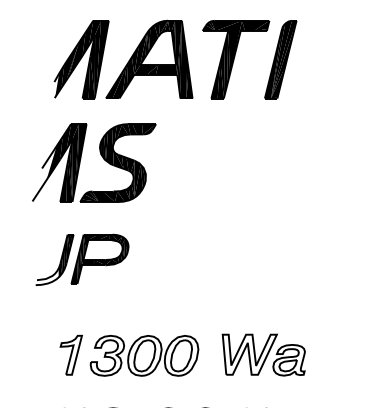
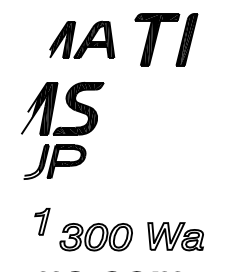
part: (122, 59) -> (81, 39), size x0.7
part: (81, 258) -> (54, 161), moved
part: (71, 354) -> (42, 221), moved

